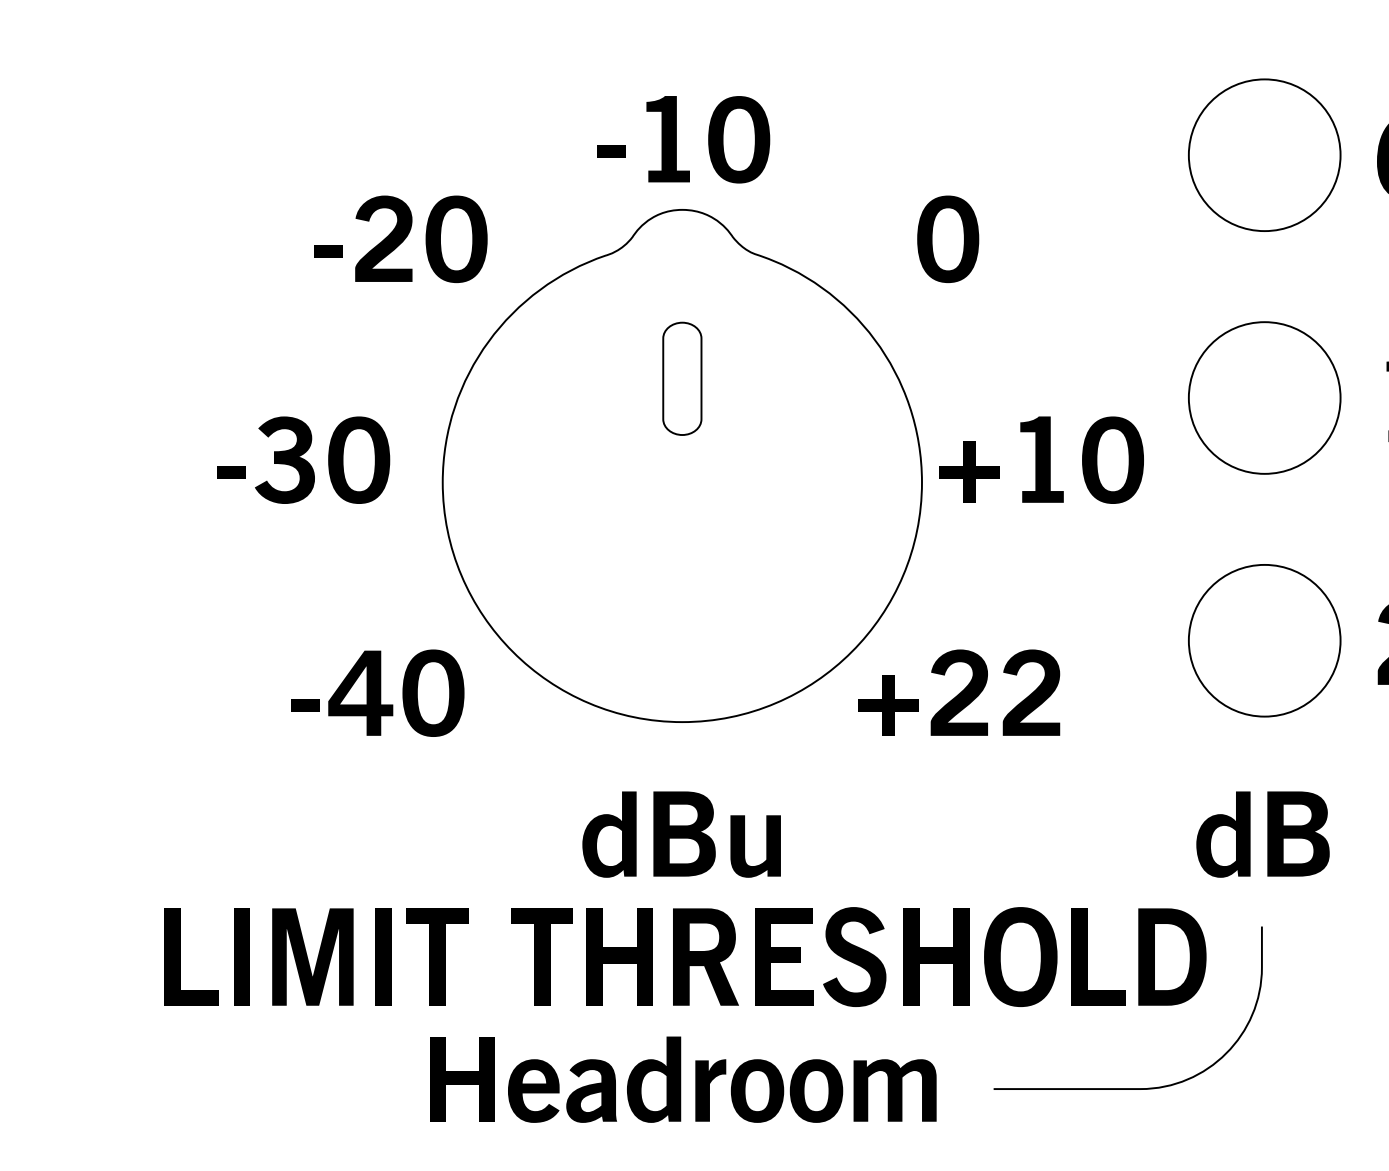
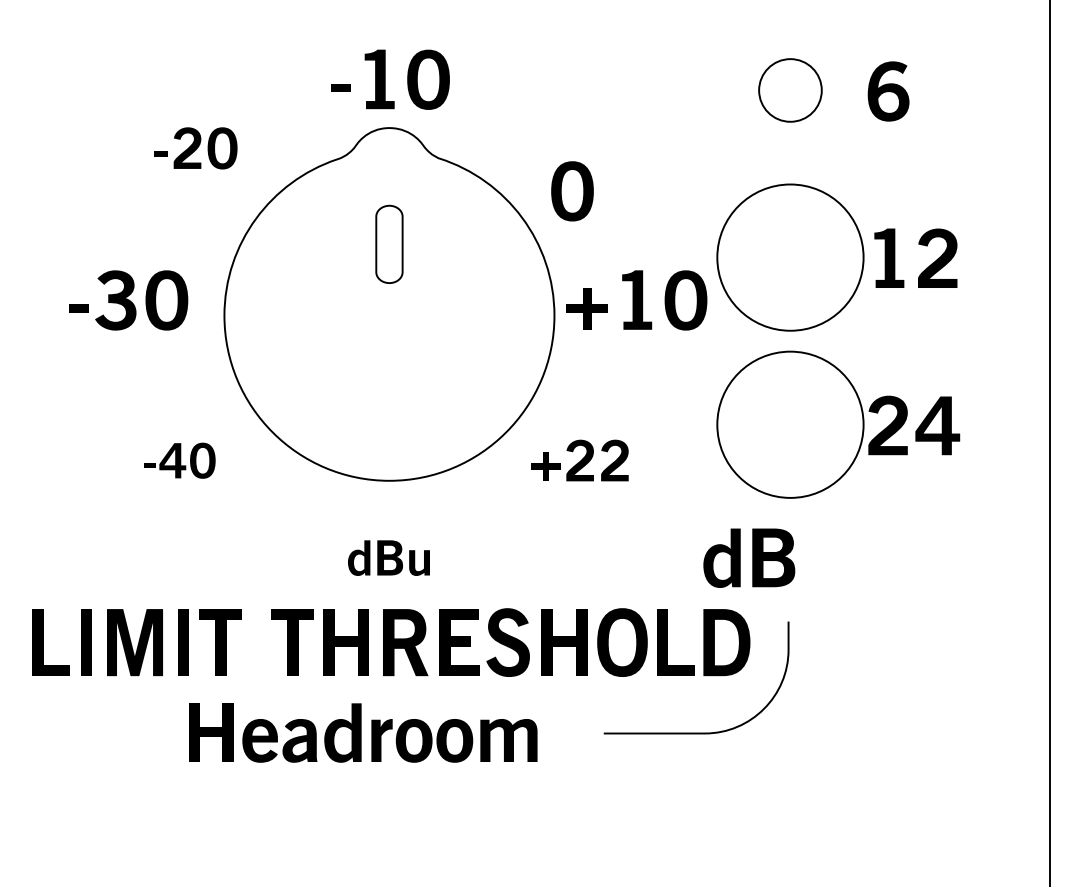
circle: (1264, 155) -> (790, 90), size x0.6
part: (400, 239) -> (195, 148), size x0.7
part: (948, 239) -> (572, 191), moved
circle: (1264, 397) -> (790, 257), size x1.4
circle: (1264, 640) -> (790, 424), size x1.4
part: (377, 692) -> (179, 460), size x0.6
part: (958, 692) -> (579, 460), size x0.7
part: (680, 833) -> (388, 557), size x0.6
part: (1263, 833) -> (749, 557), moved
part: (683, 1078) -> (363, 732), moved

